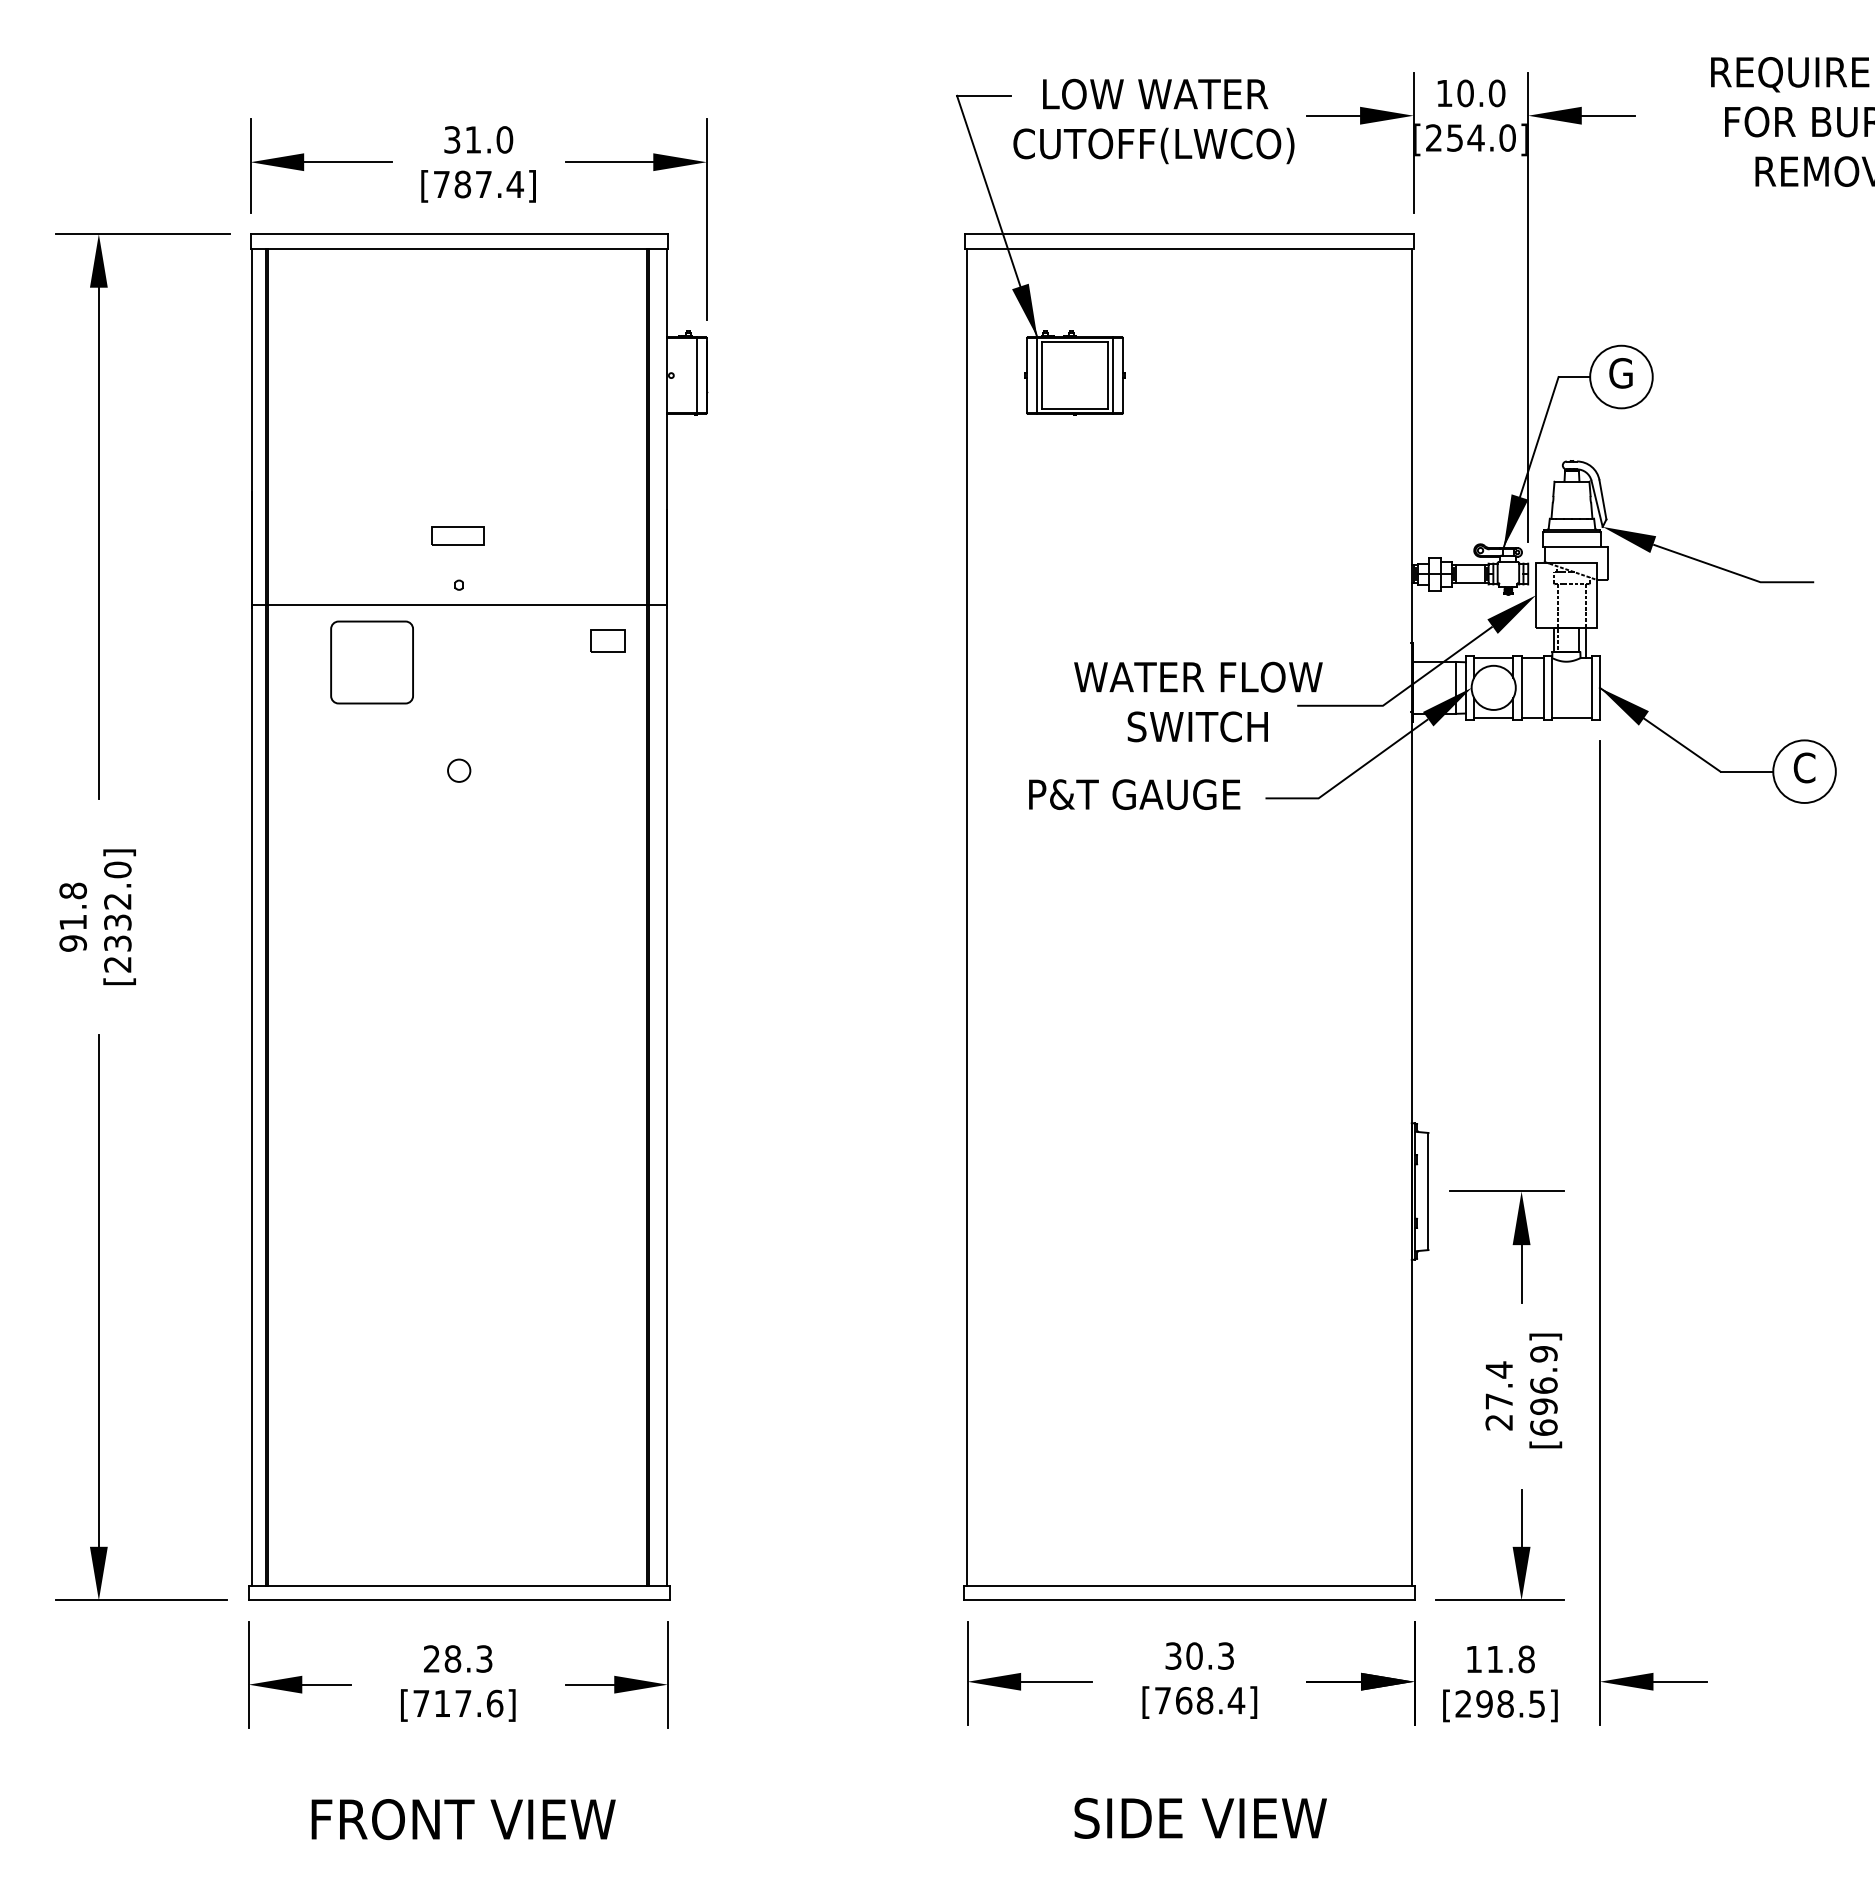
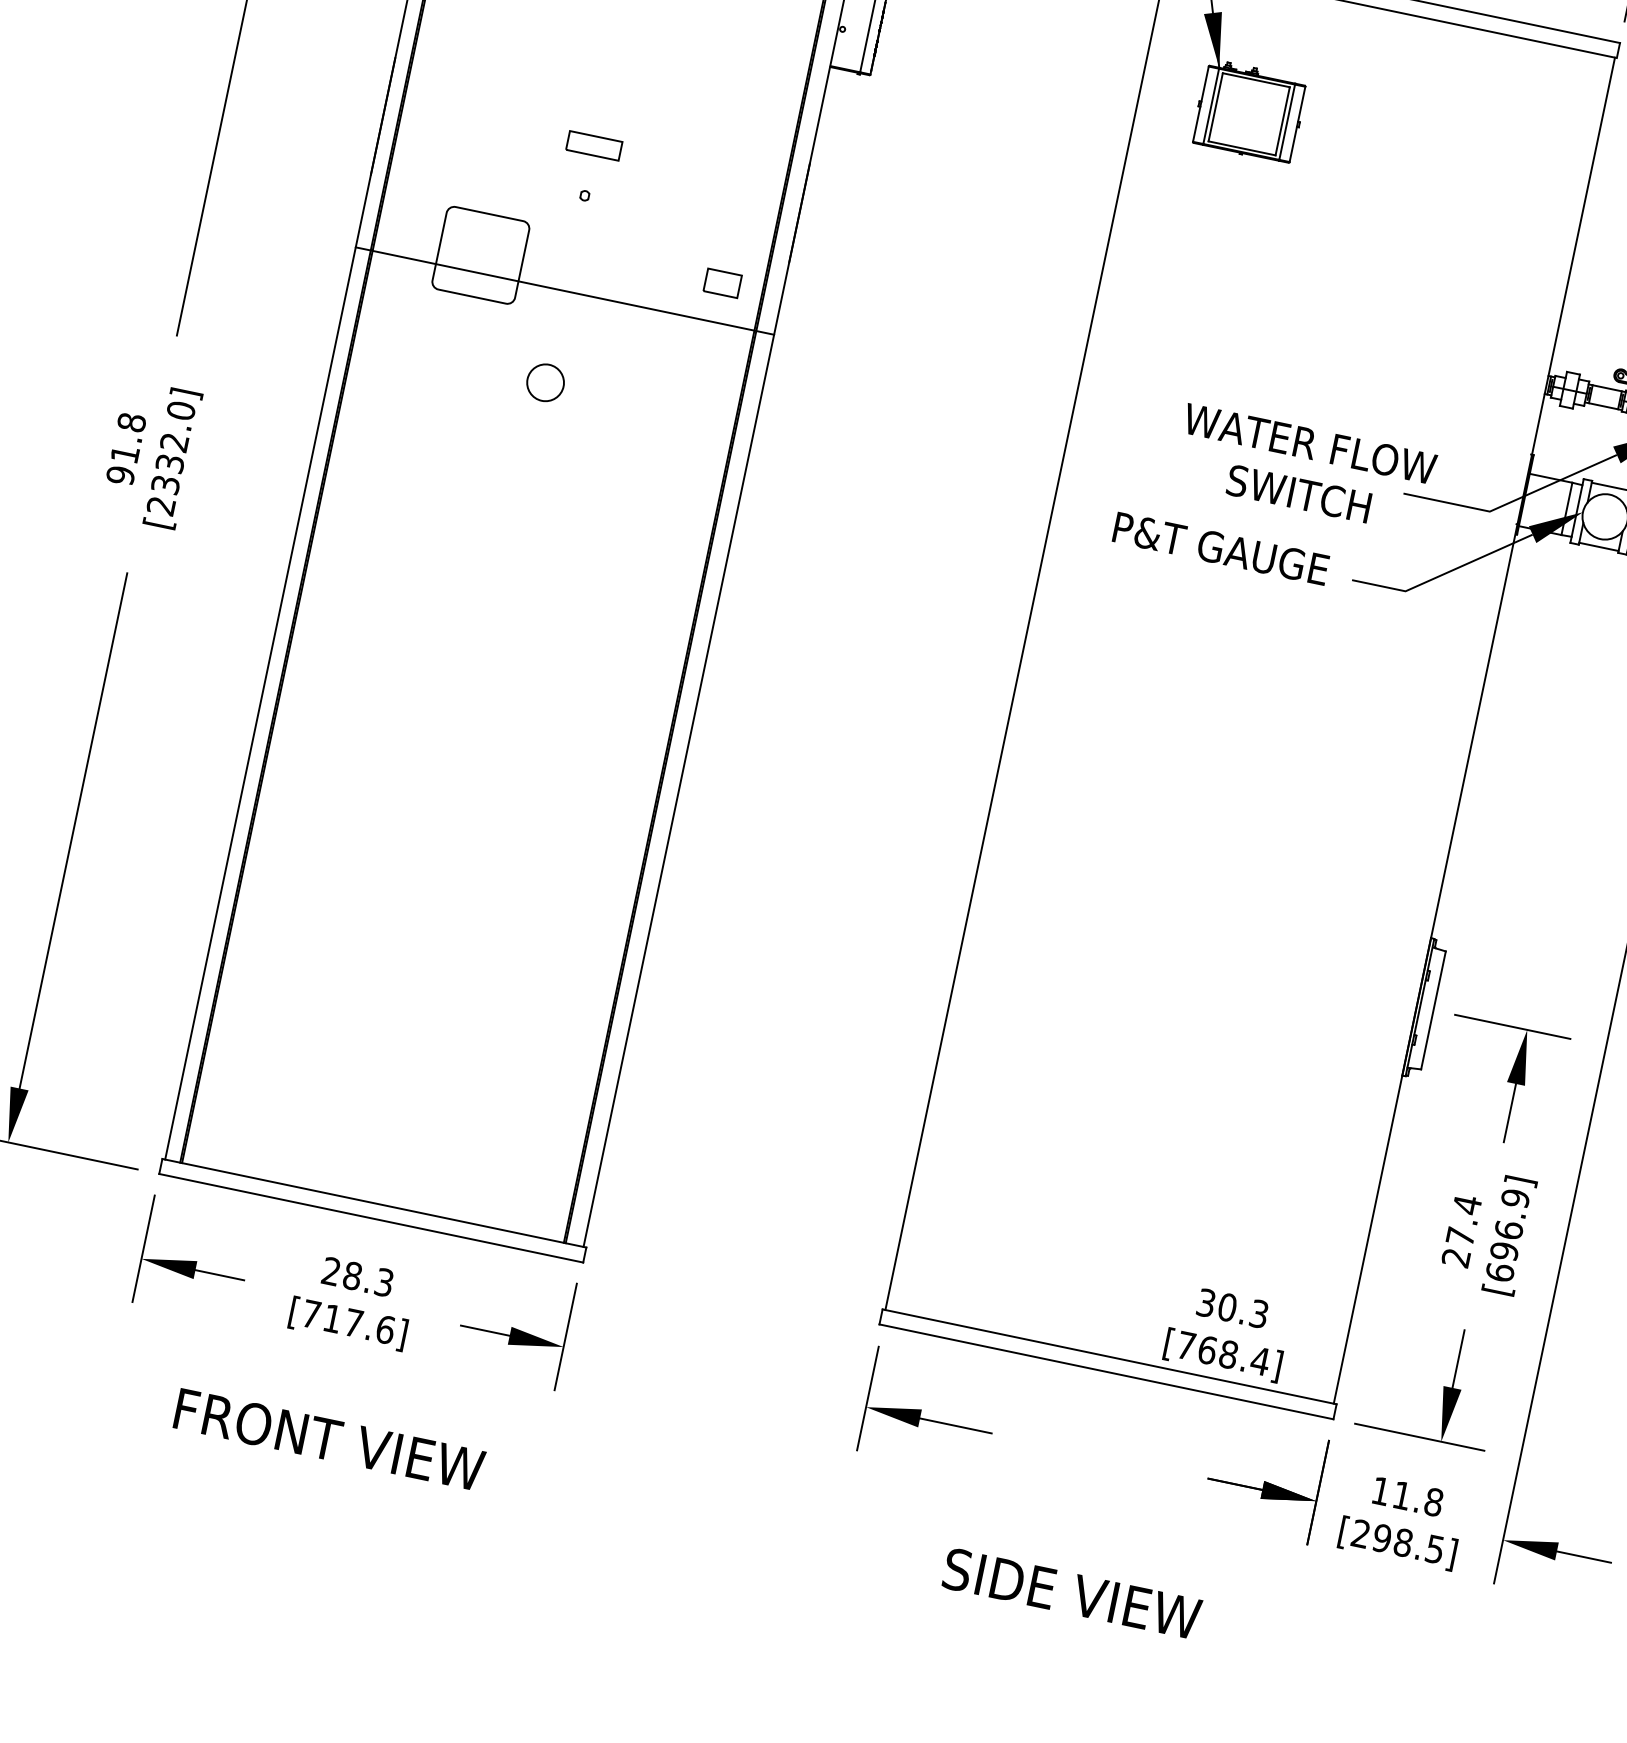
line: (458, 604) -> (564, 290), moved
circle: (459, 770) -> (546, 382), size x1.6
text: (1199, 1680) -> (1227, 1333), moved

